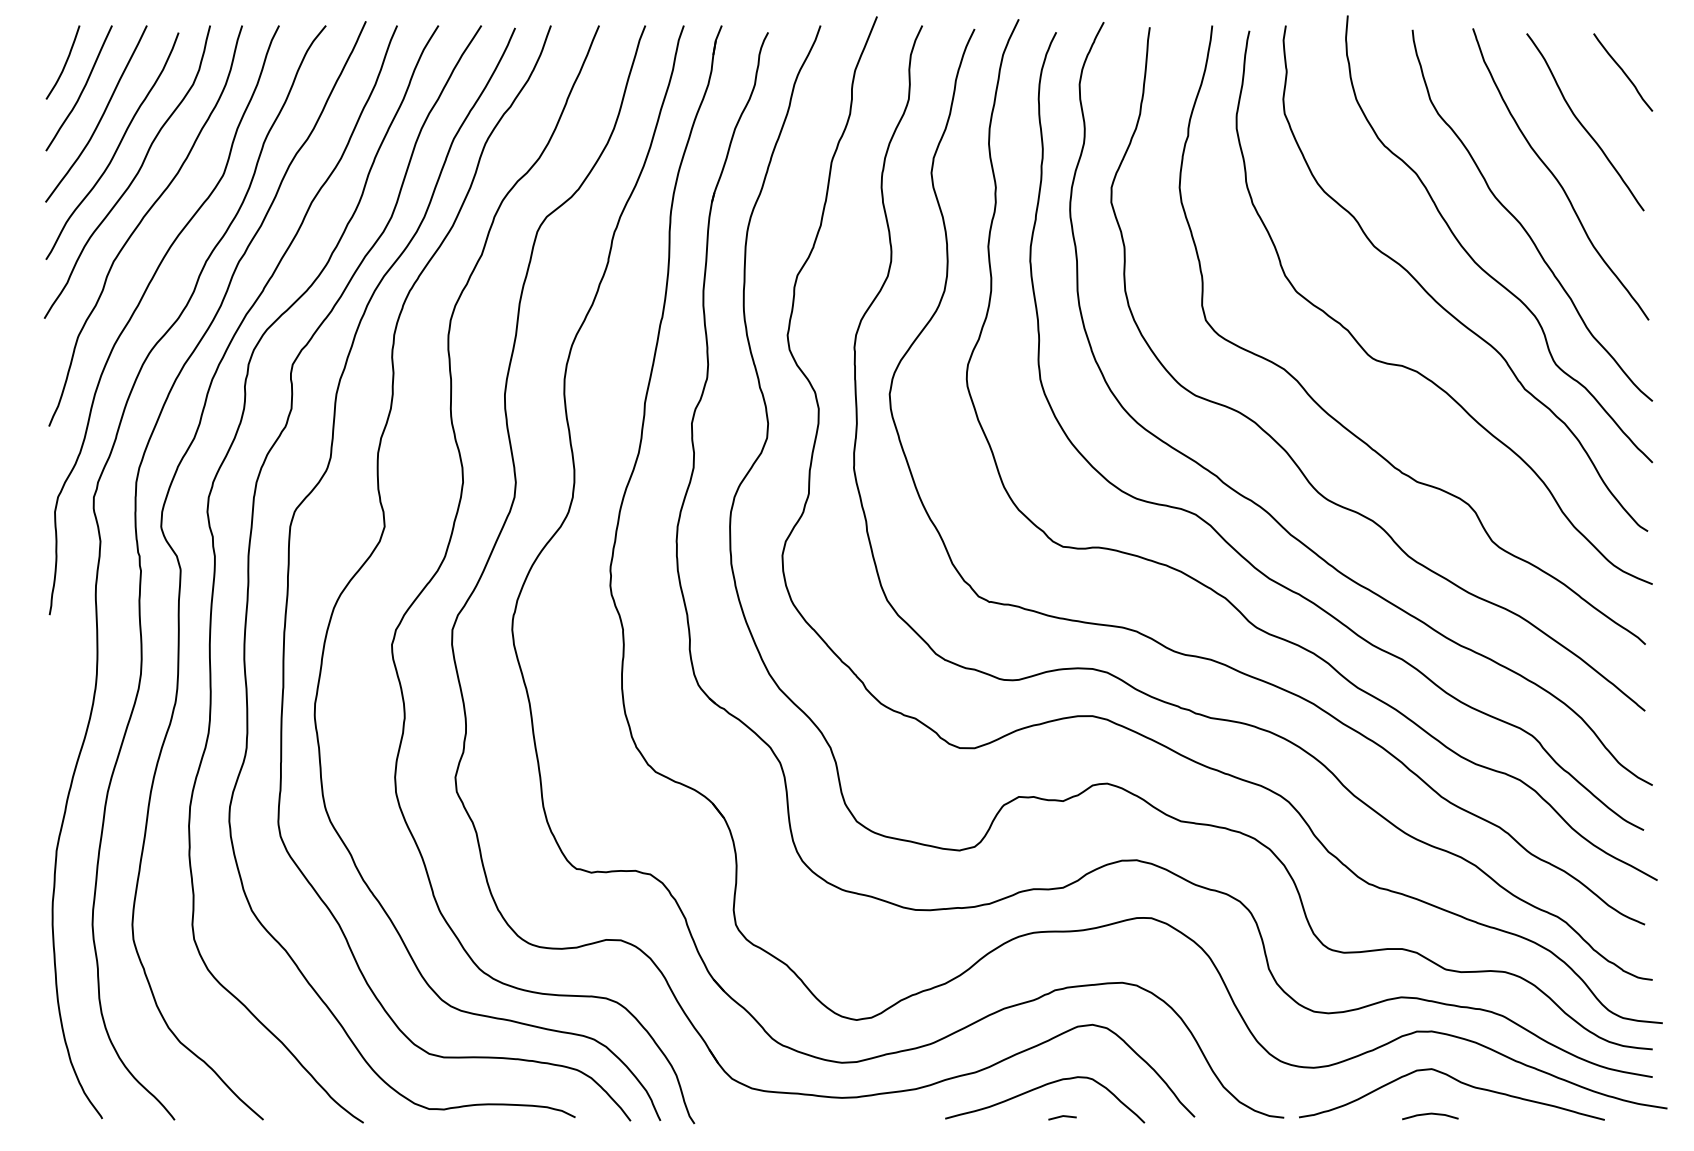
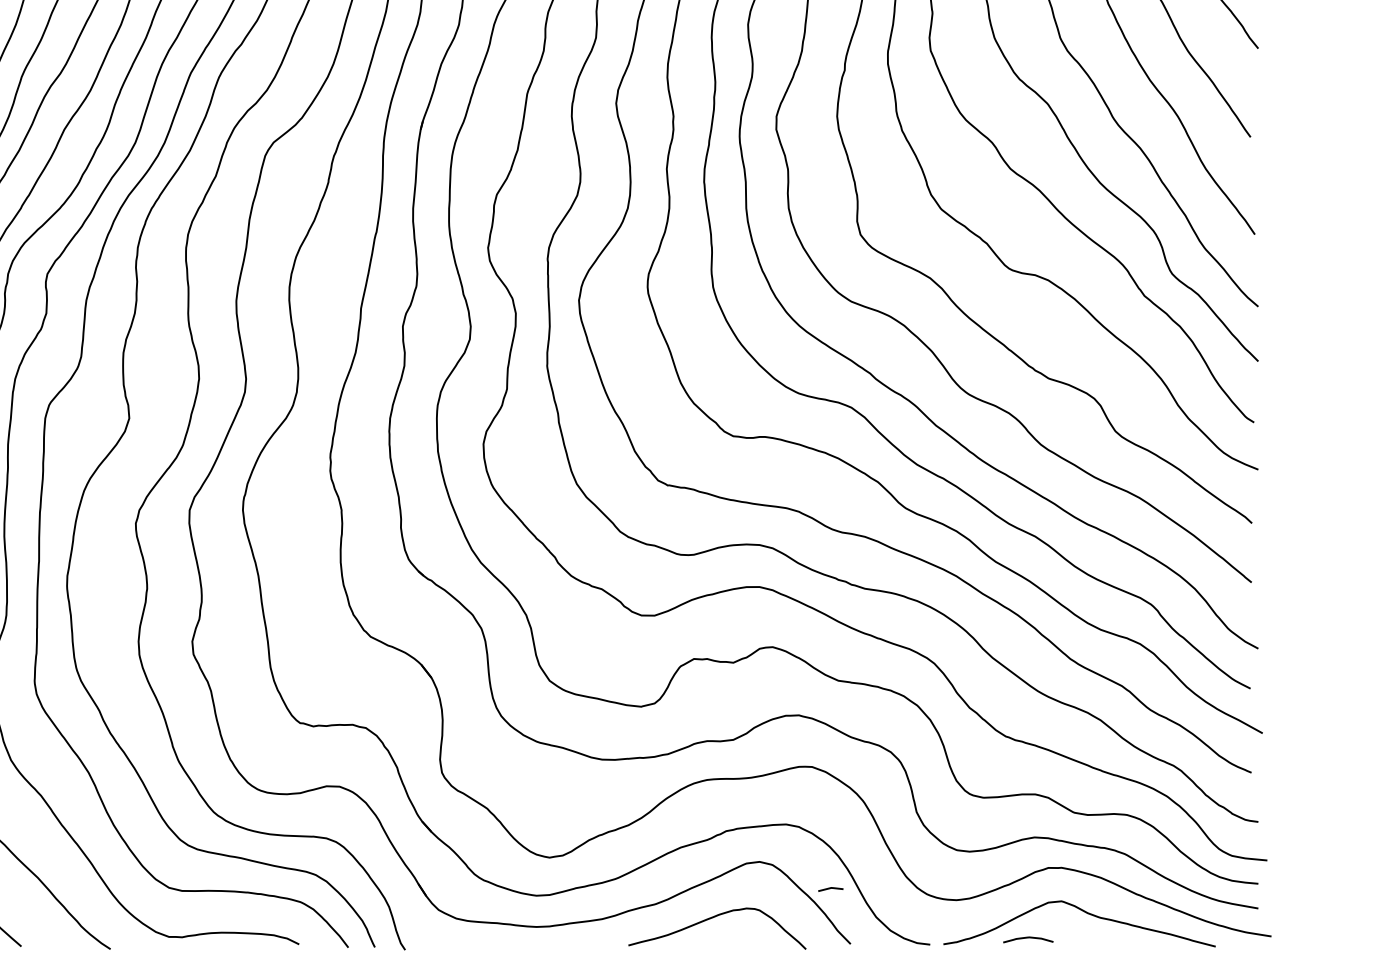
curve: (1430, 1114) -> (1028, 938), moved
line: (1062, 1117) -> (830, 889), moved

